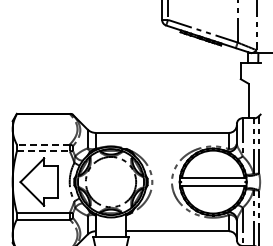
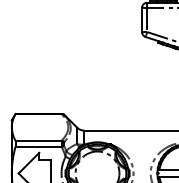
line: (42, 144) -> (37, 140), dashed -> solid
line: (43, 151) -> (38, 146), dashed -> solid

